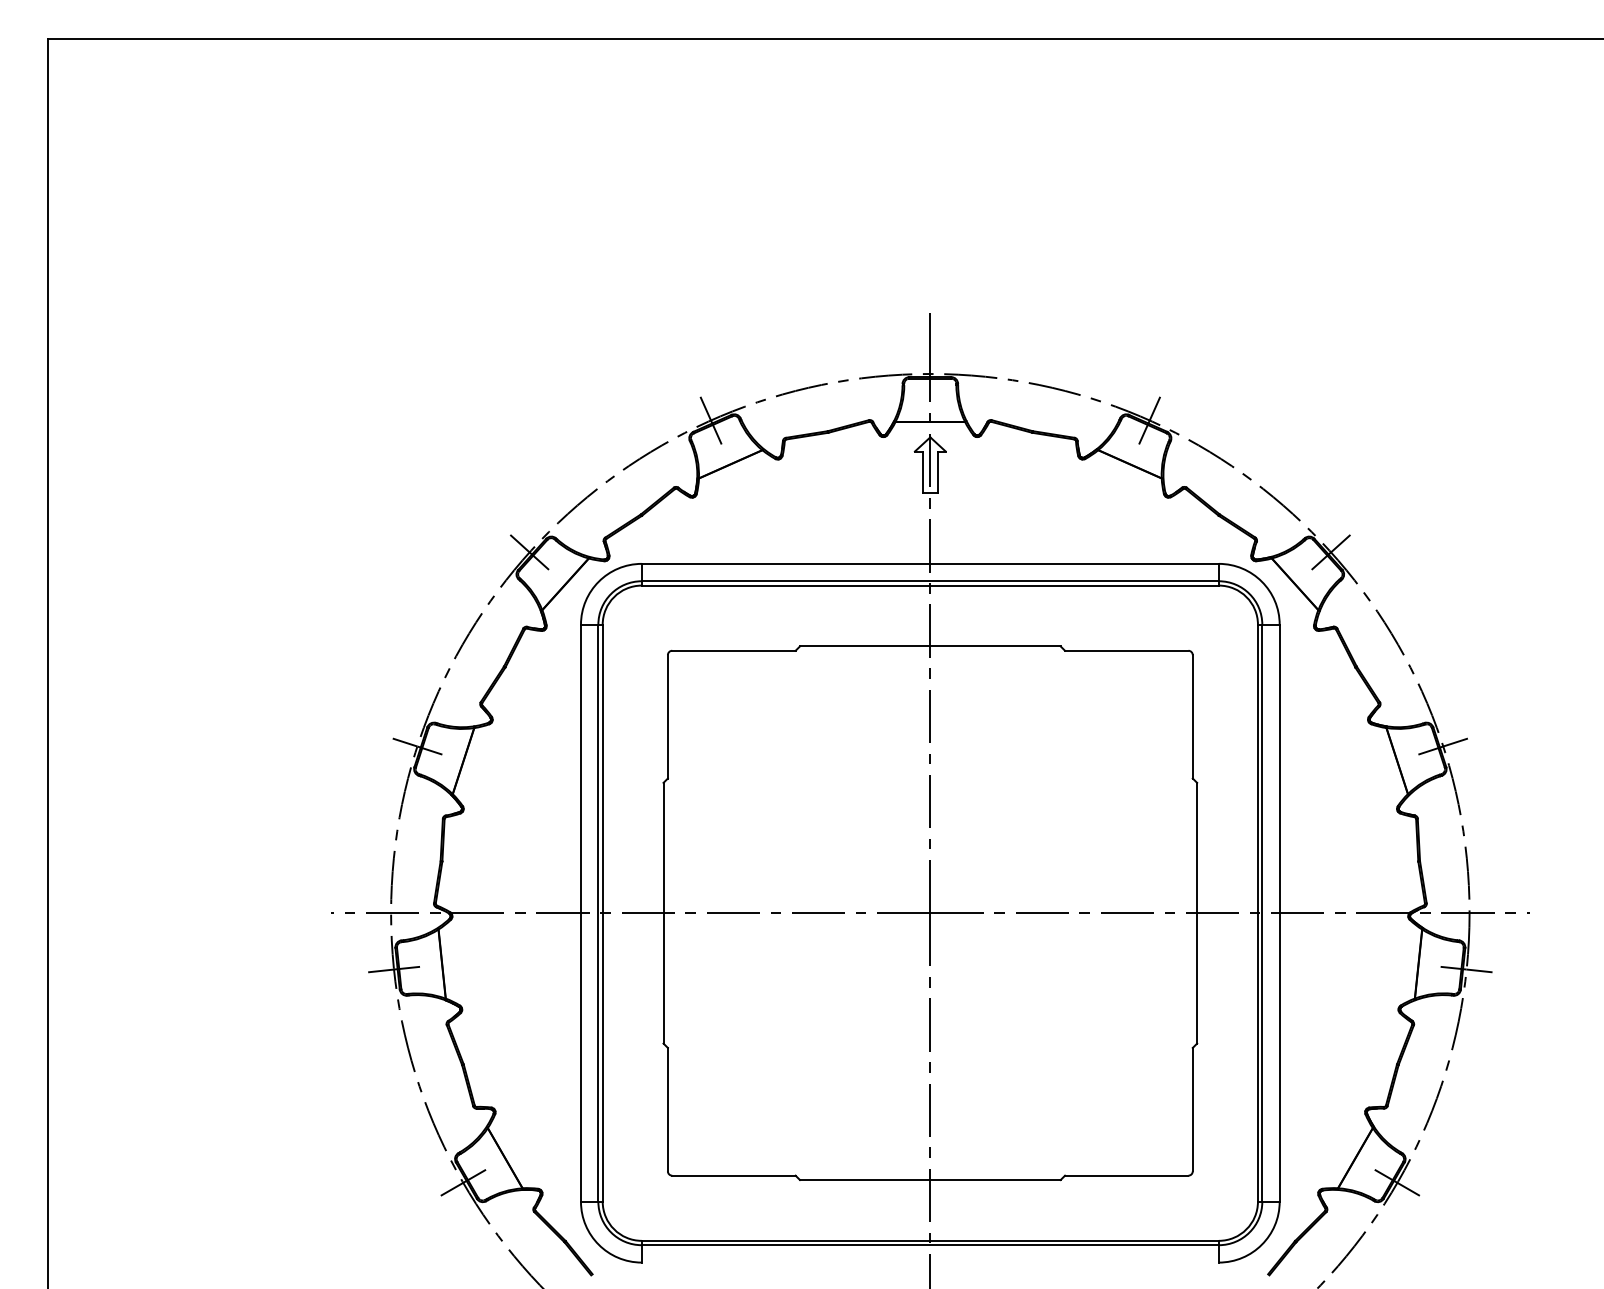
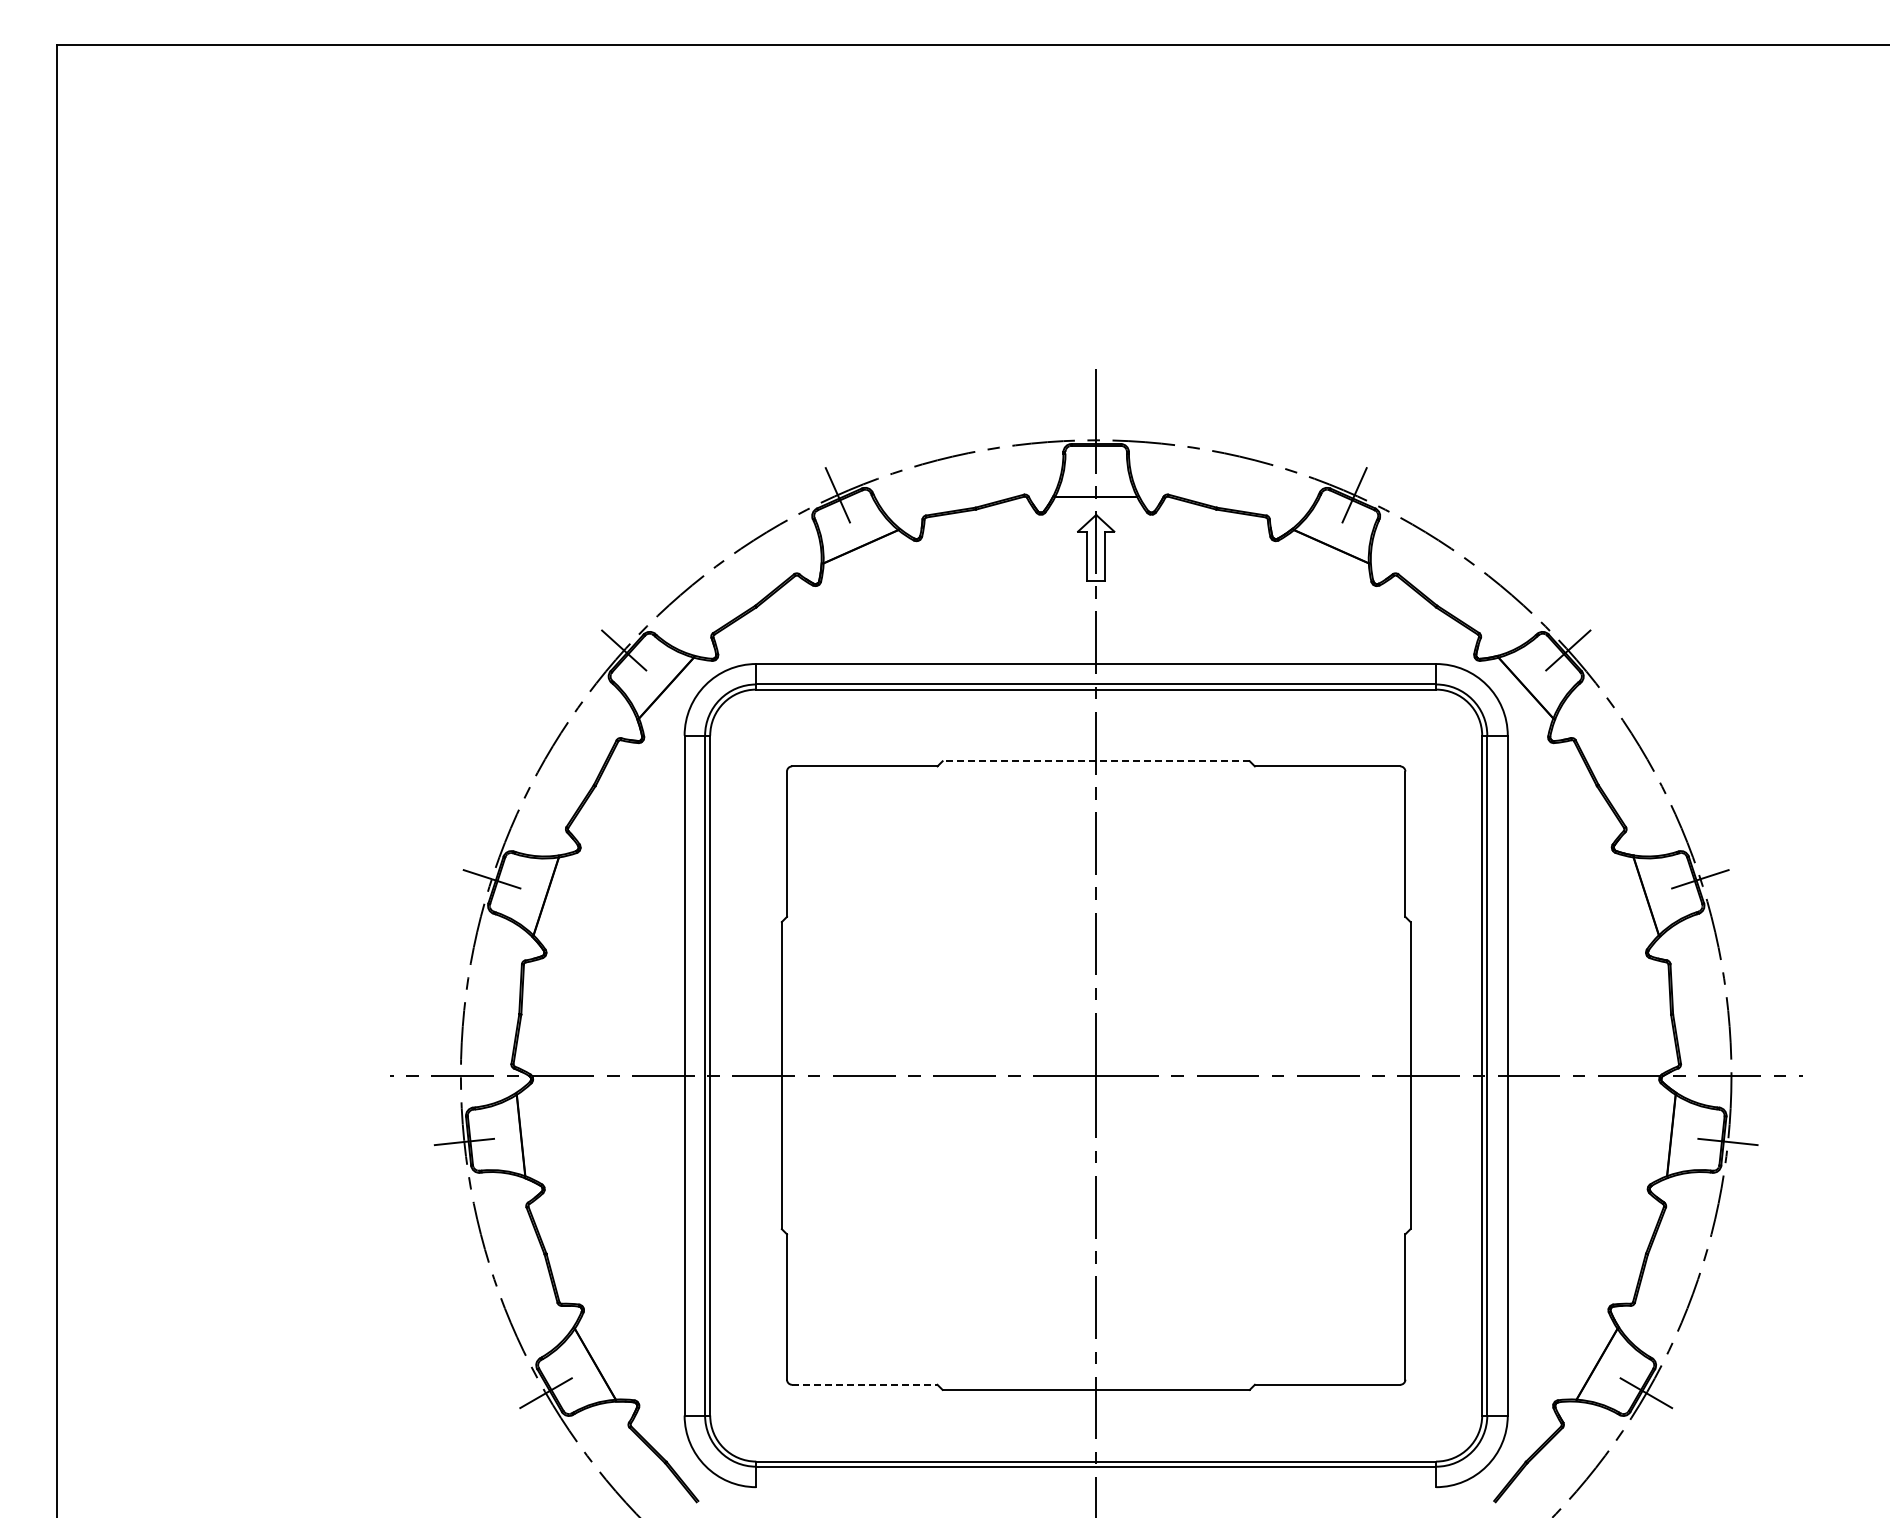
line: (930, 646) -> (1096, 761), solid -> dashed
line: (733, 1175) -> (864, 1384), solid -> dashed

